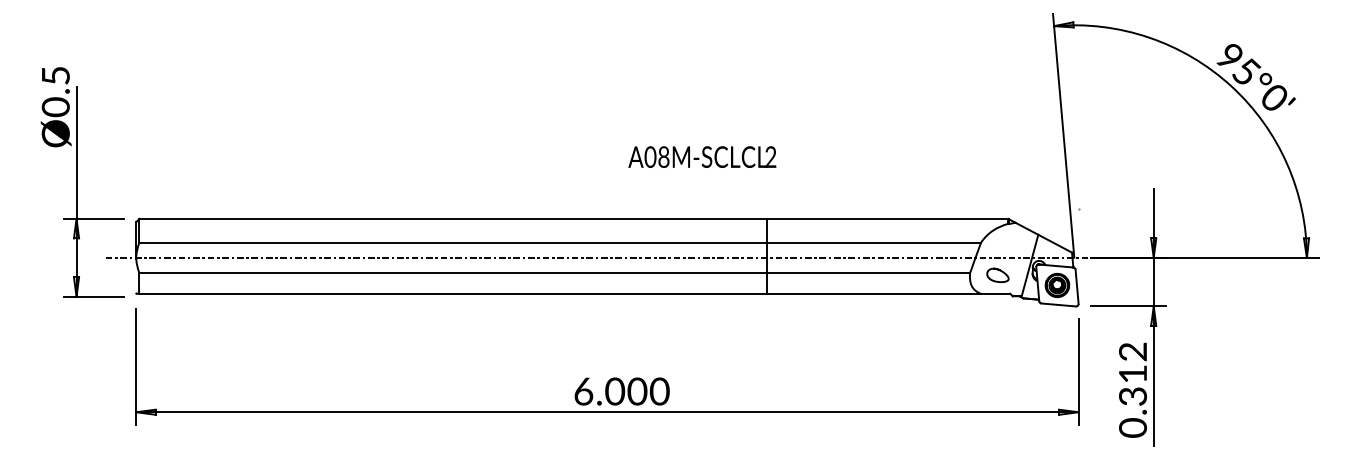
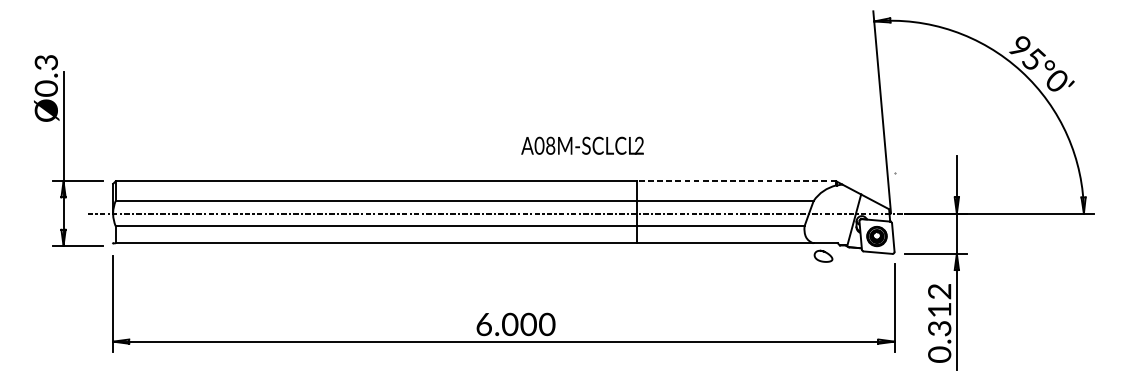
text: (55, 75) -> (46, 62), Ø0.5 -> Ø0.3
text: (702, 156) -> (582, 145), moved
line: (887, 218) -> (736, 180), solid -> dashed
curve: (999, 271) -> (824, 253), moved

